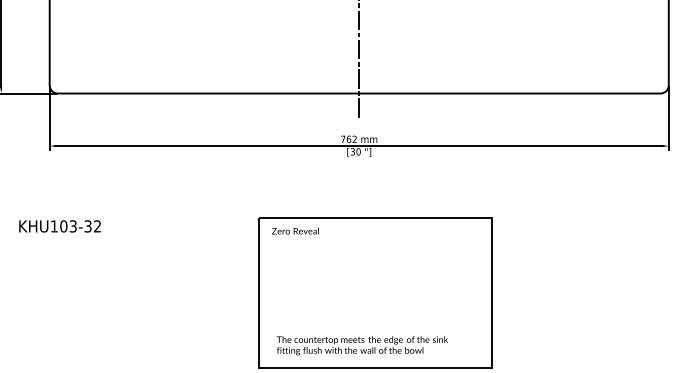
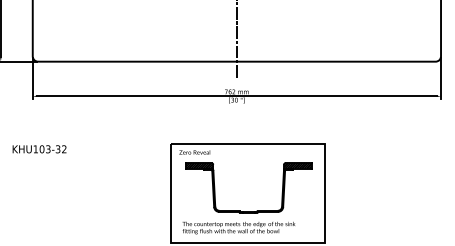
part: (376, 320) -> (248, 211), added

